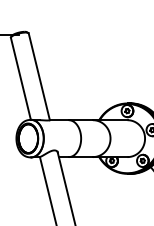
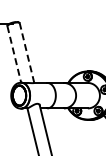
line: (40, 77) -> (27, 53), solid -> dashed
line: (21, 78) -> (14, 54), solid -> dashed

